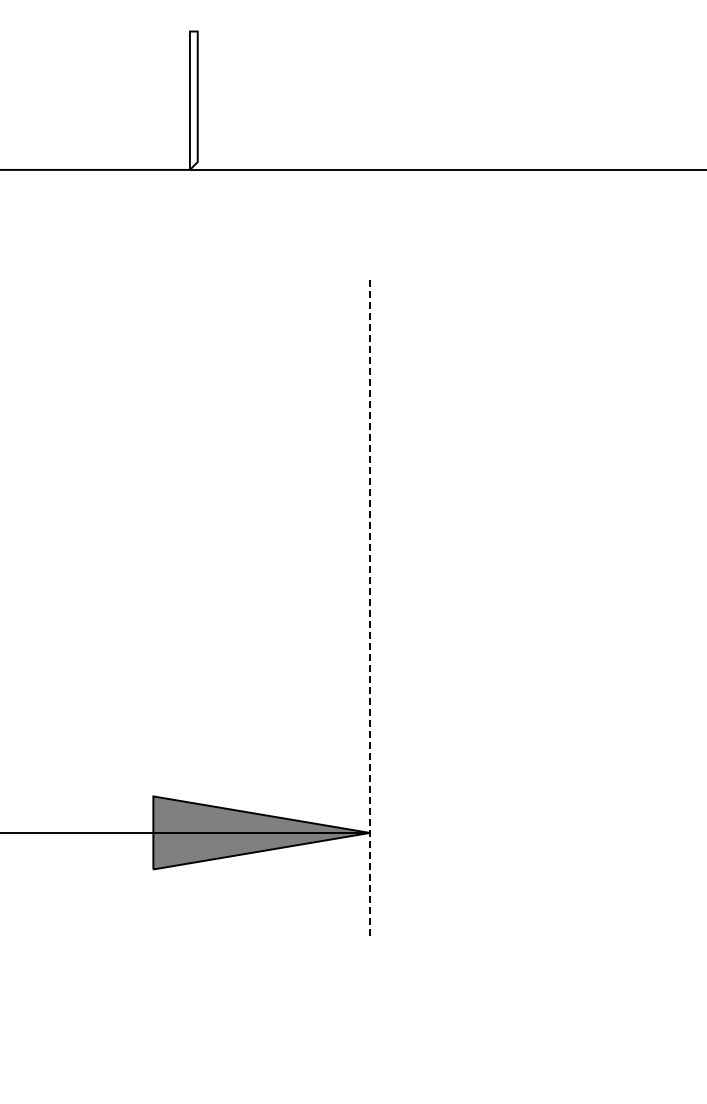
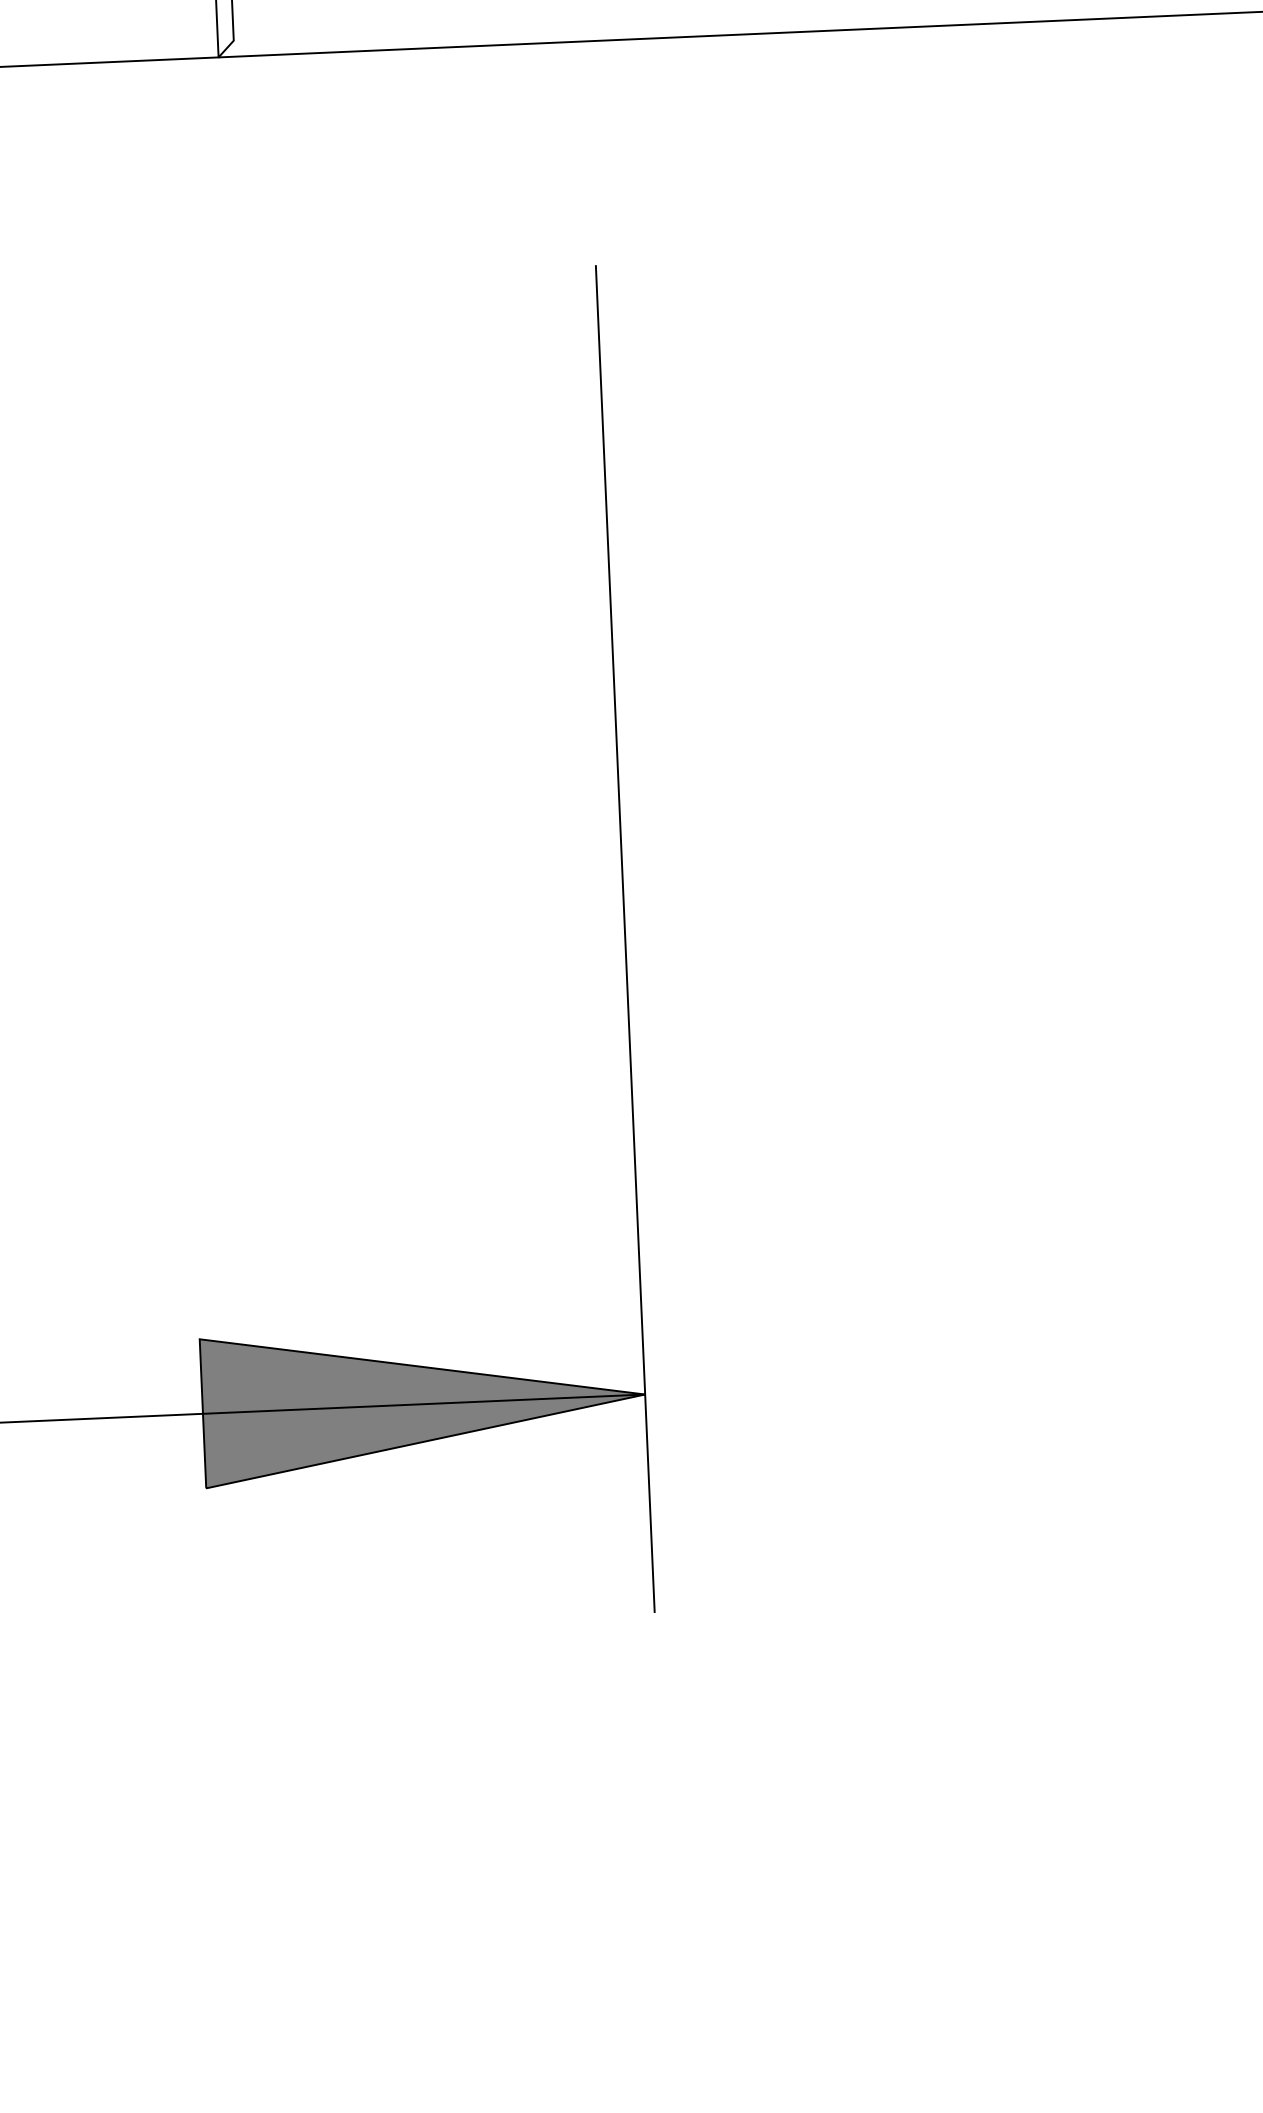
line: (370, 610) -> (626, 940), dashed -> solid

